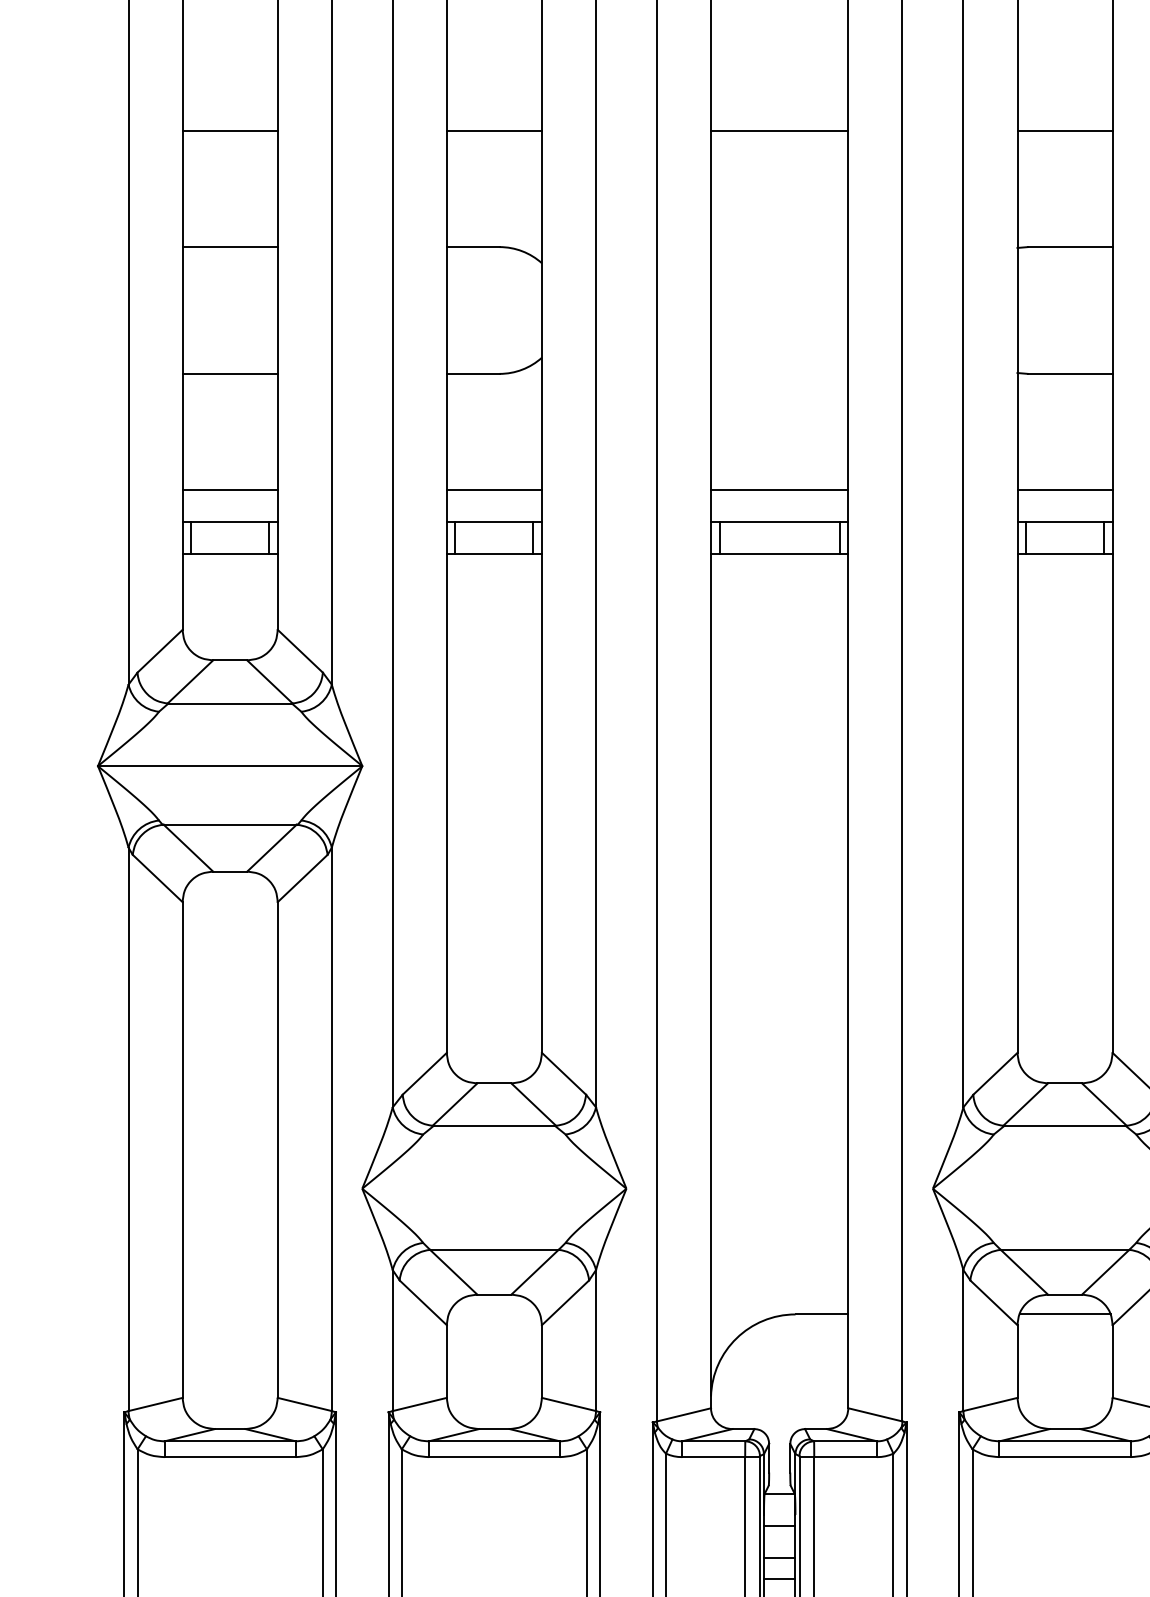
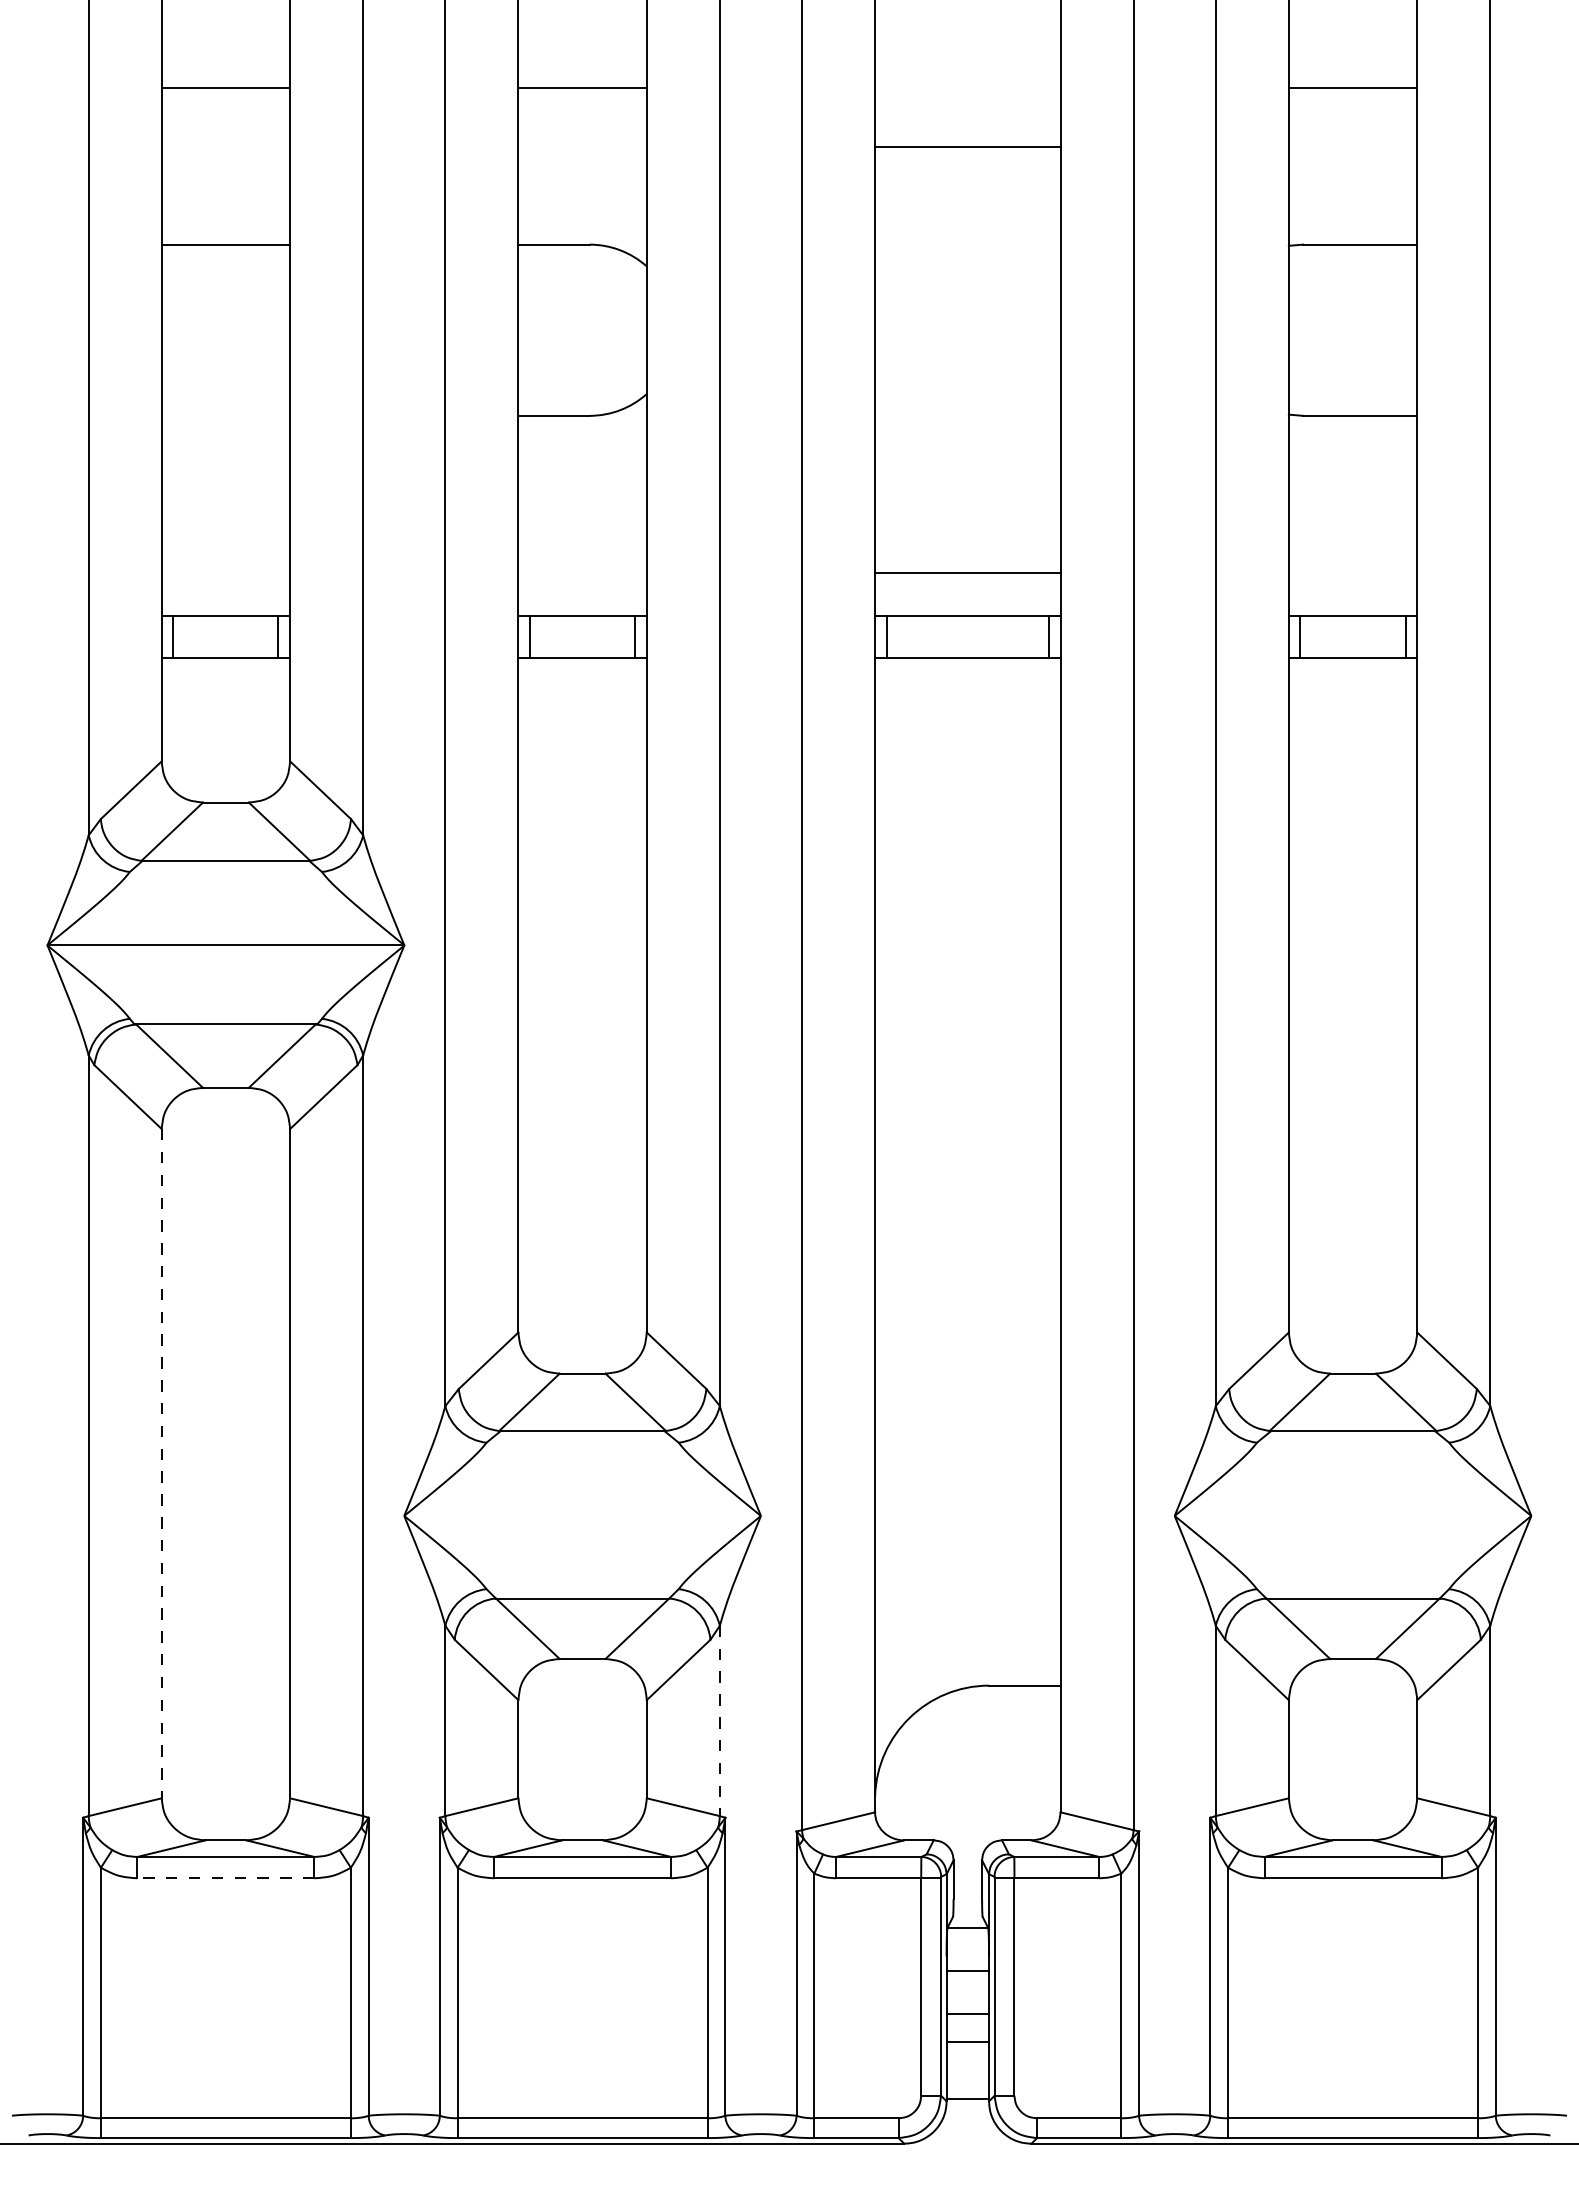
line: (779, 130) -> (967, 146), moved
line: (229, 373) -> (225, 415), removed
line: (229, 489) -> (225, 572), removed
line: (494, 489) -> (582, 572), removed
line: (1064, 489) -> (1352, 572), removed
line: (182, 1149) -> (161, 1463), solid -> dashed
line: (1064, 1314) -> (1352, 1685), removed
line: (595, 1341) -> (719, 1721), solid -> dashed
line: (229, 1457) -> (225, 1878), solid -> dashed

